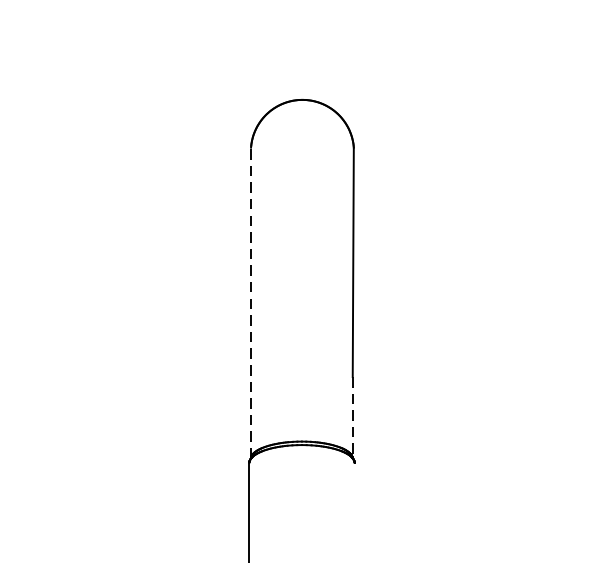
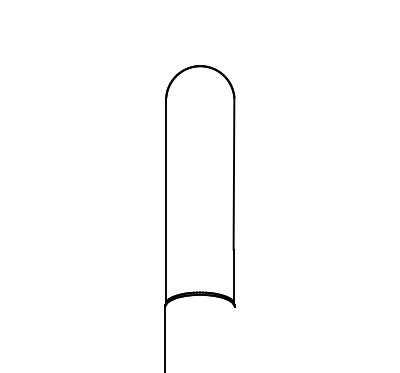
line: (251, 302) -> (166, 200), dashed -> solid
line: (352, 417) -> (233, 276), dashed -> solid

